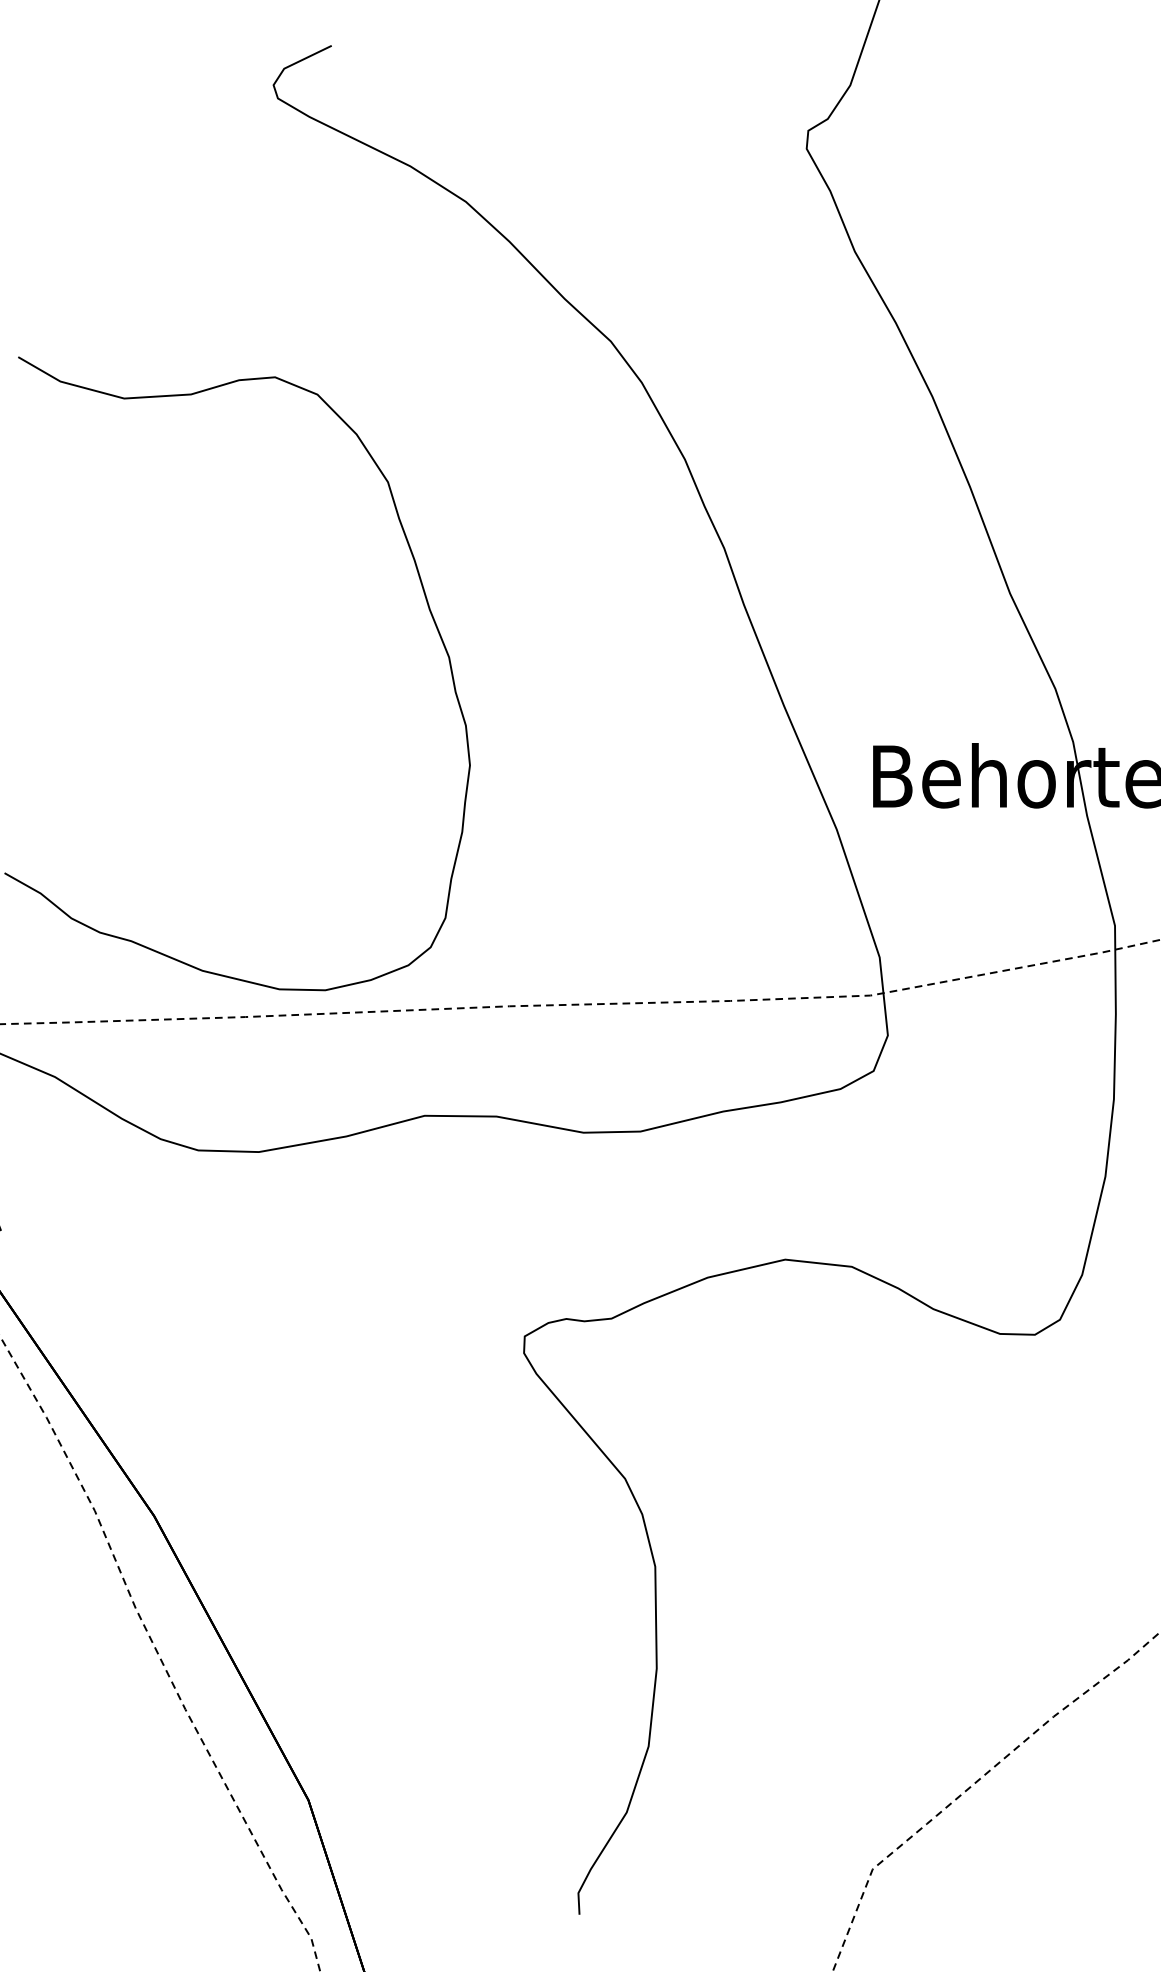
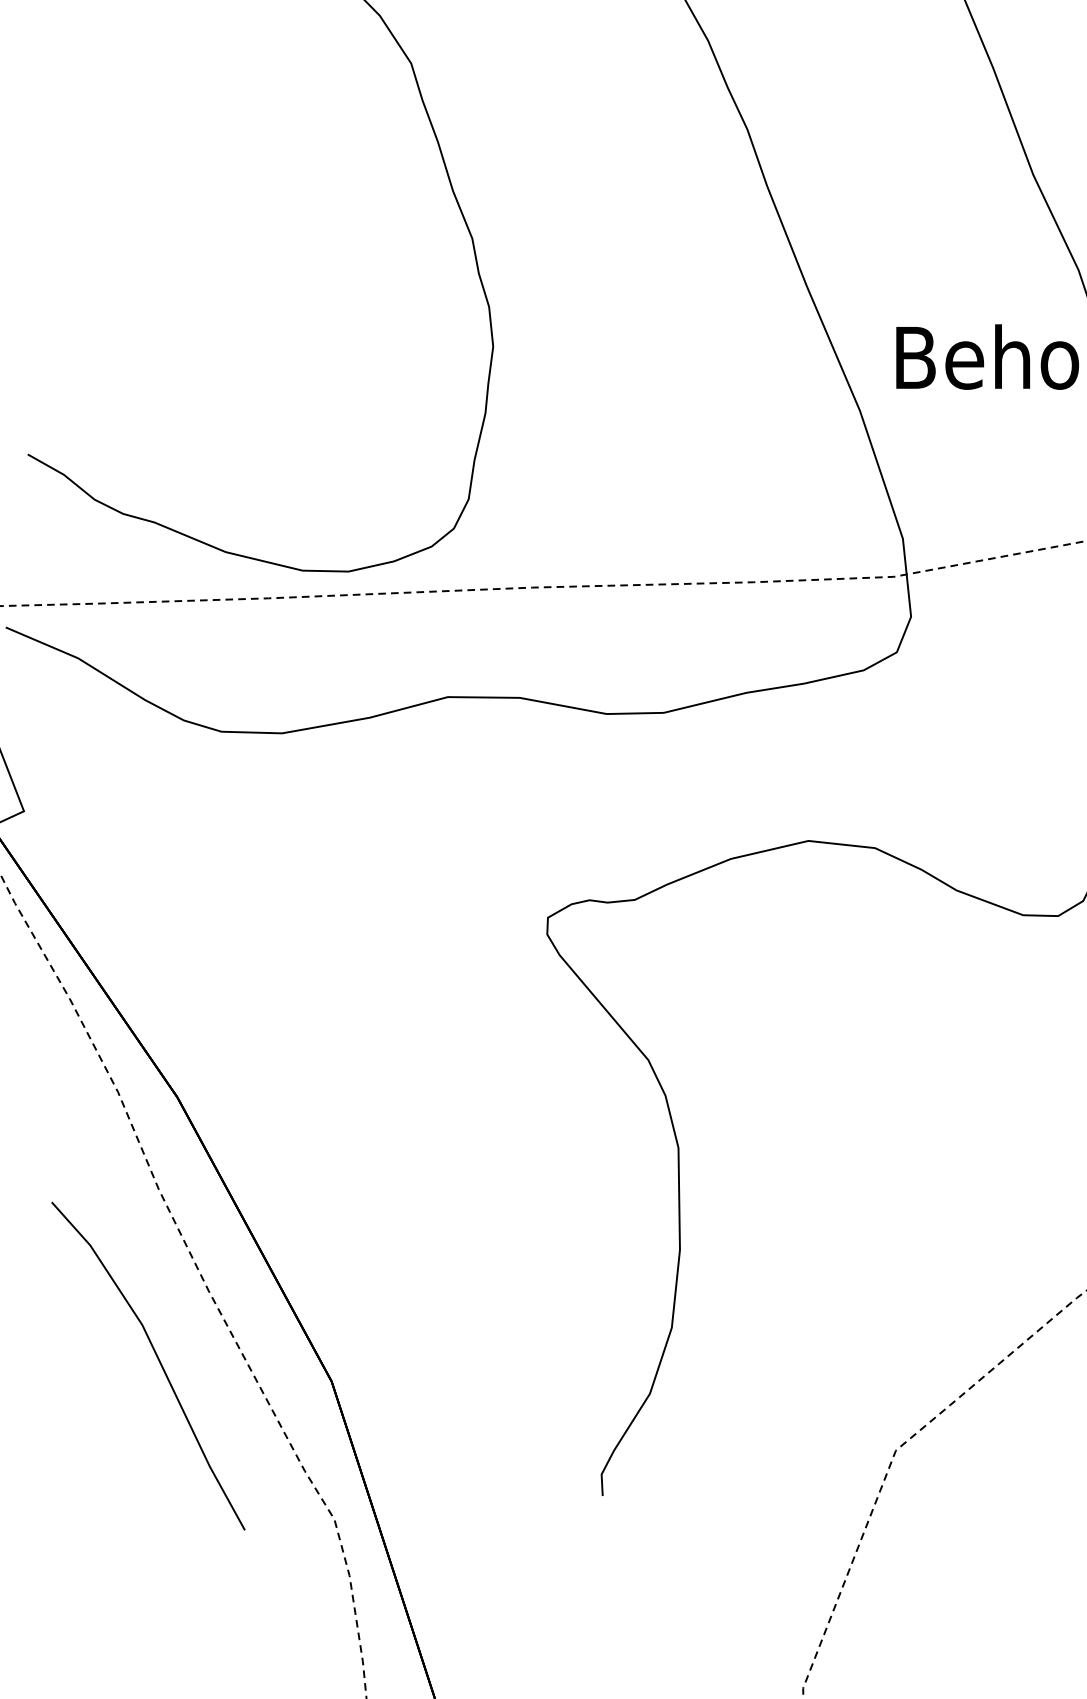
line: (135, 1780) -> (158, 1361), added

